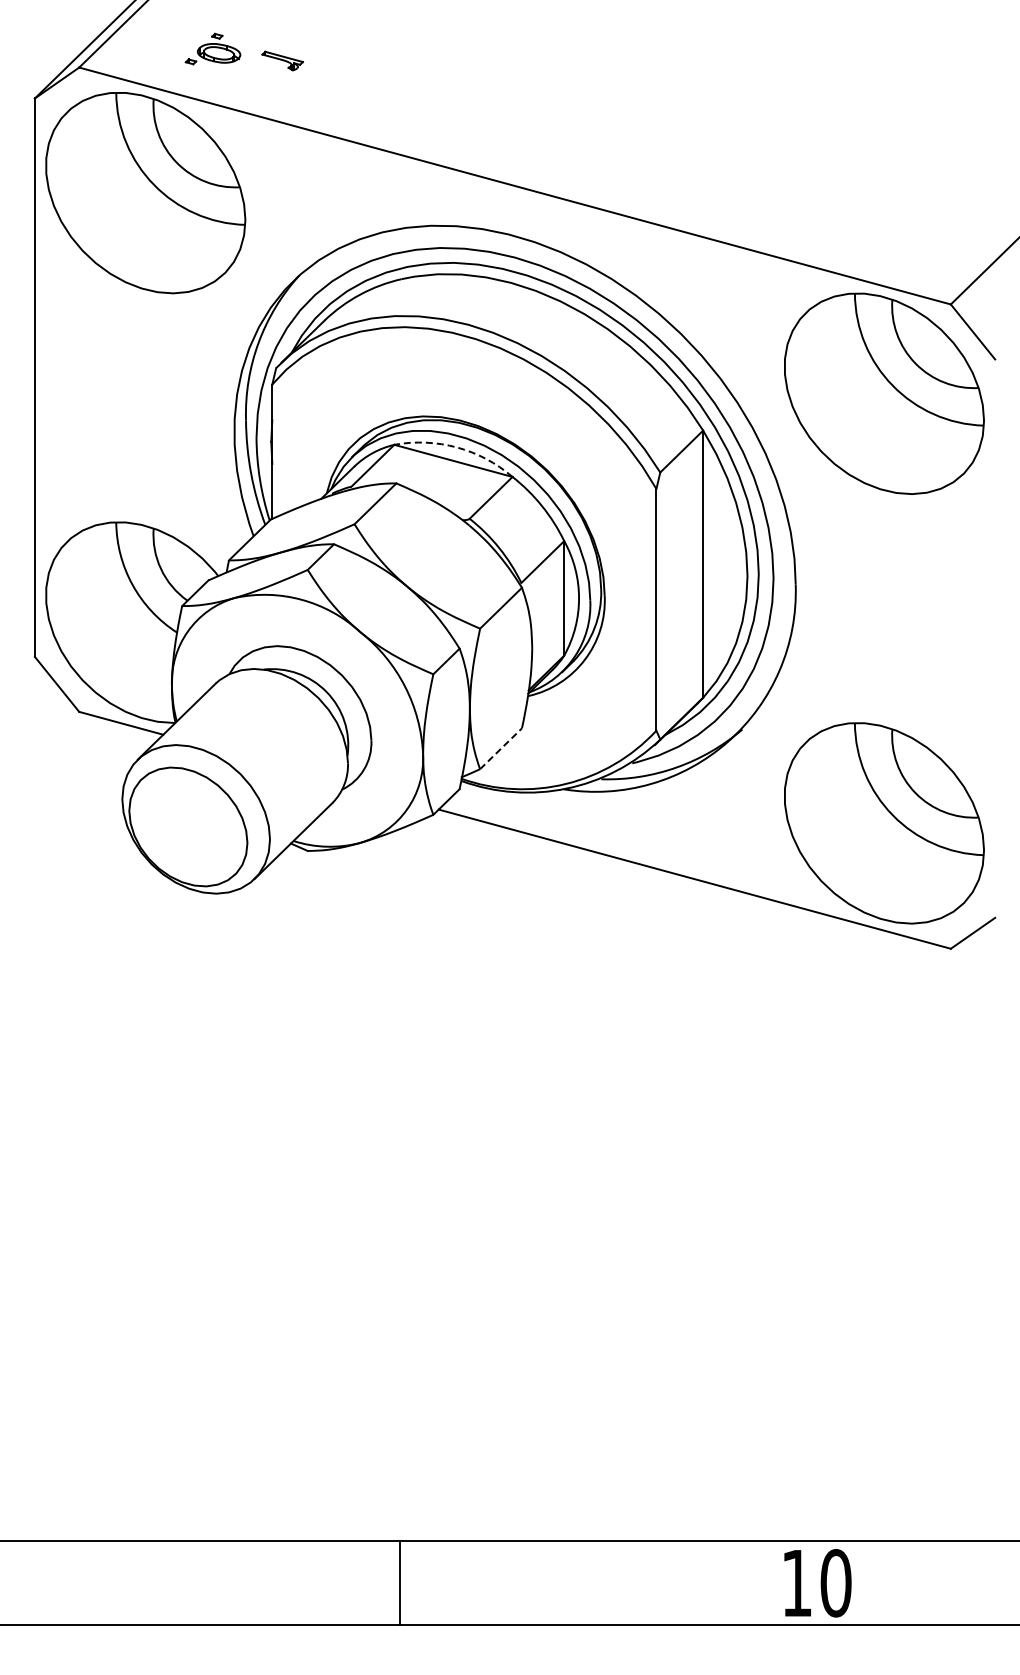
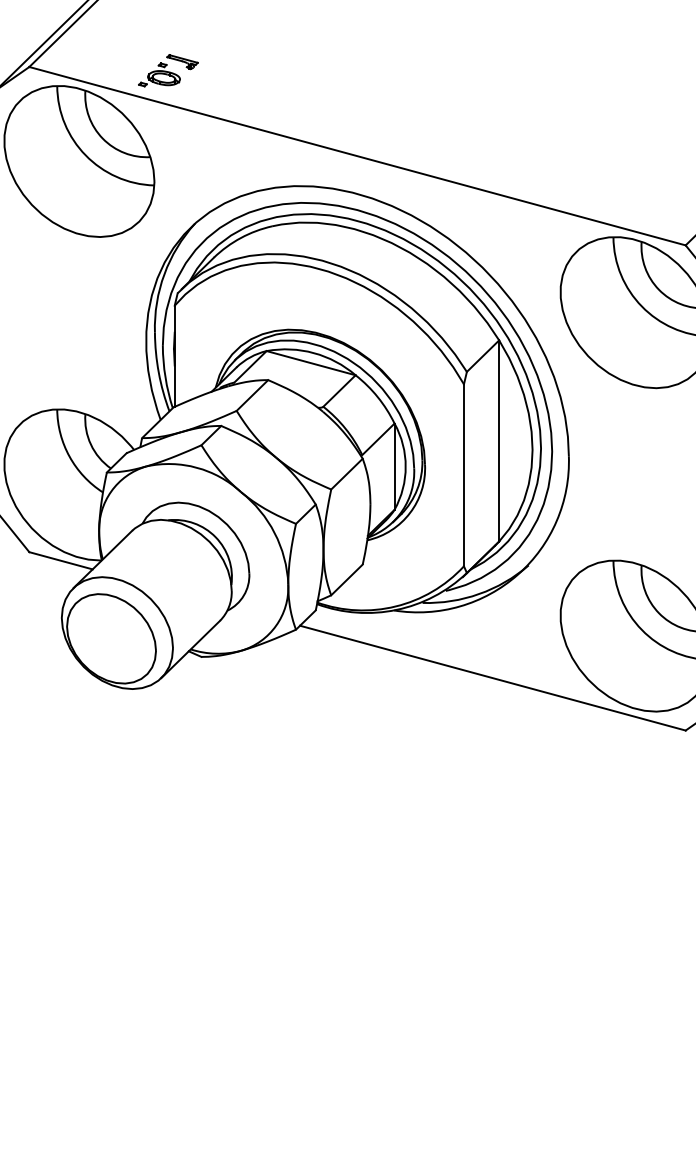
part: (212, 48) -> (159, 74), moved
arc: (457, 447) -> (314, 353), dashed -> solid
line: (501, 748) -> (347, 579), dashed -> solid

